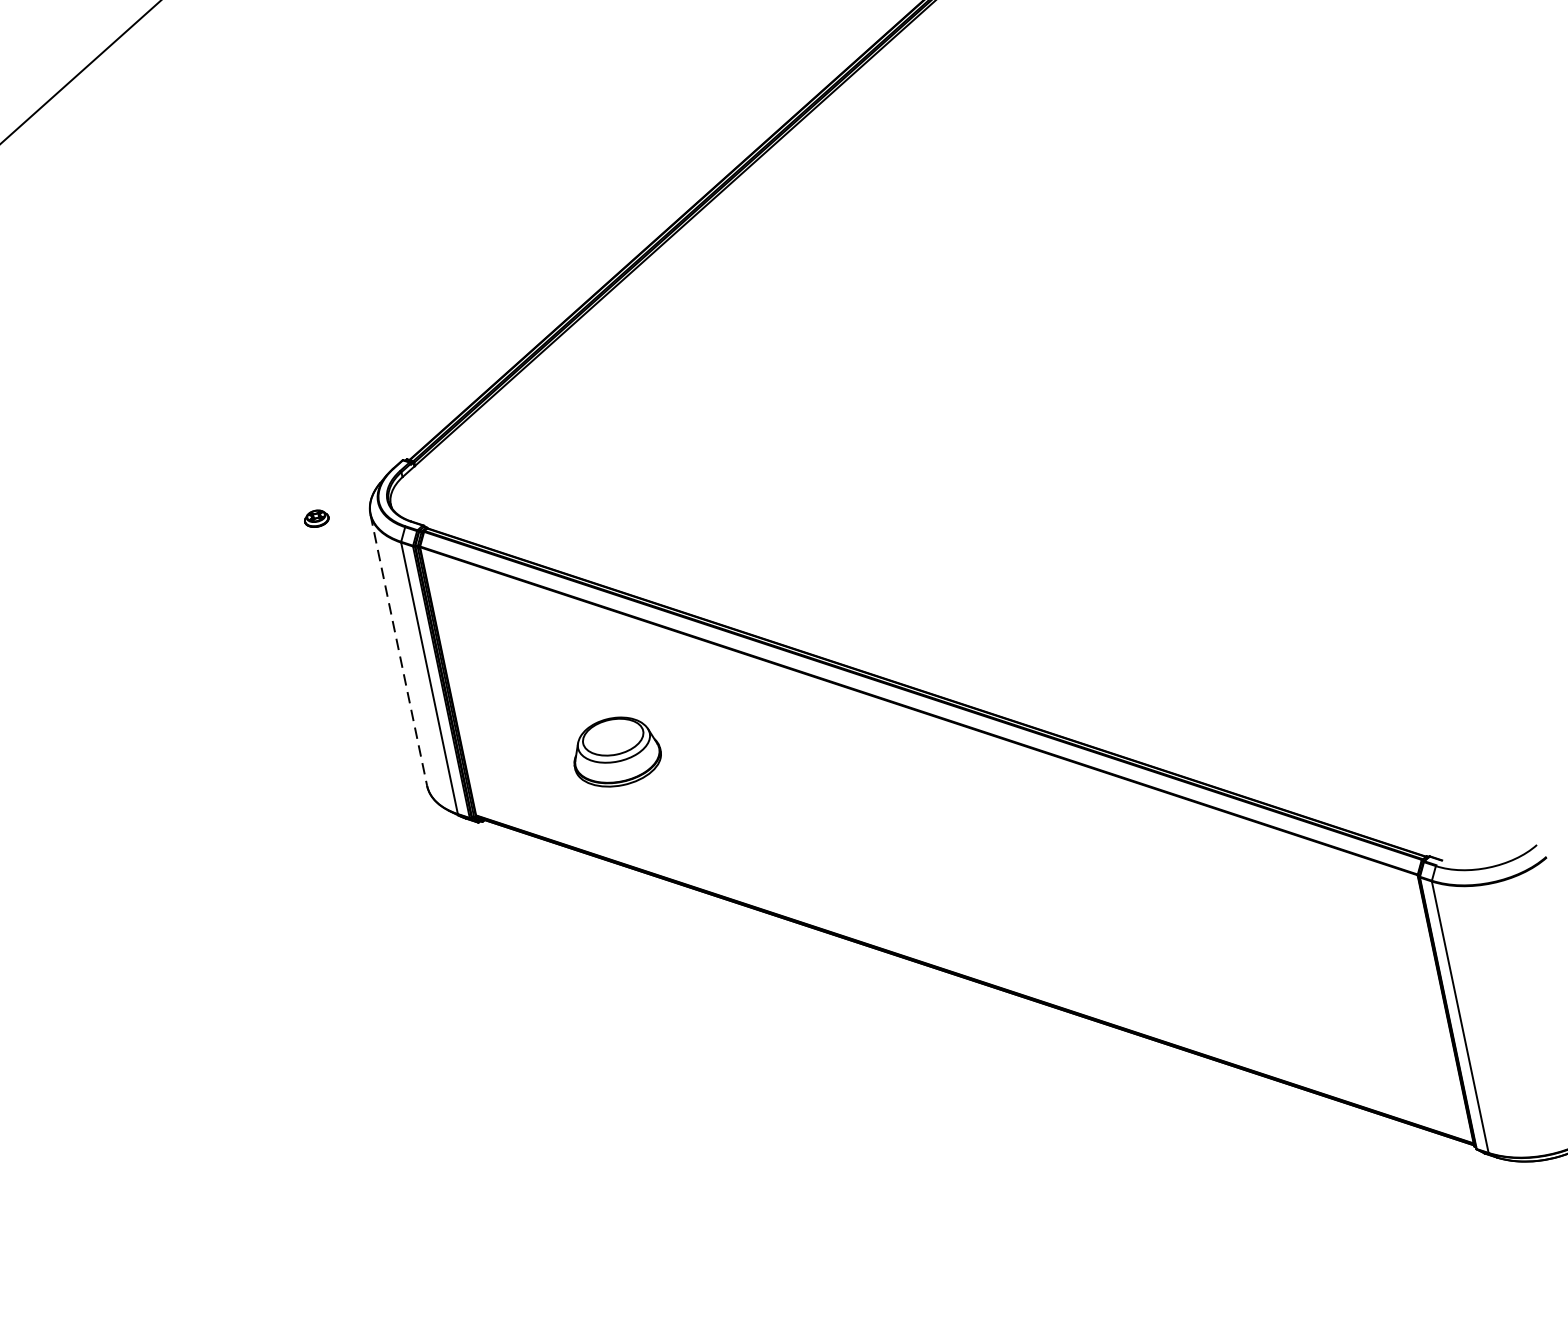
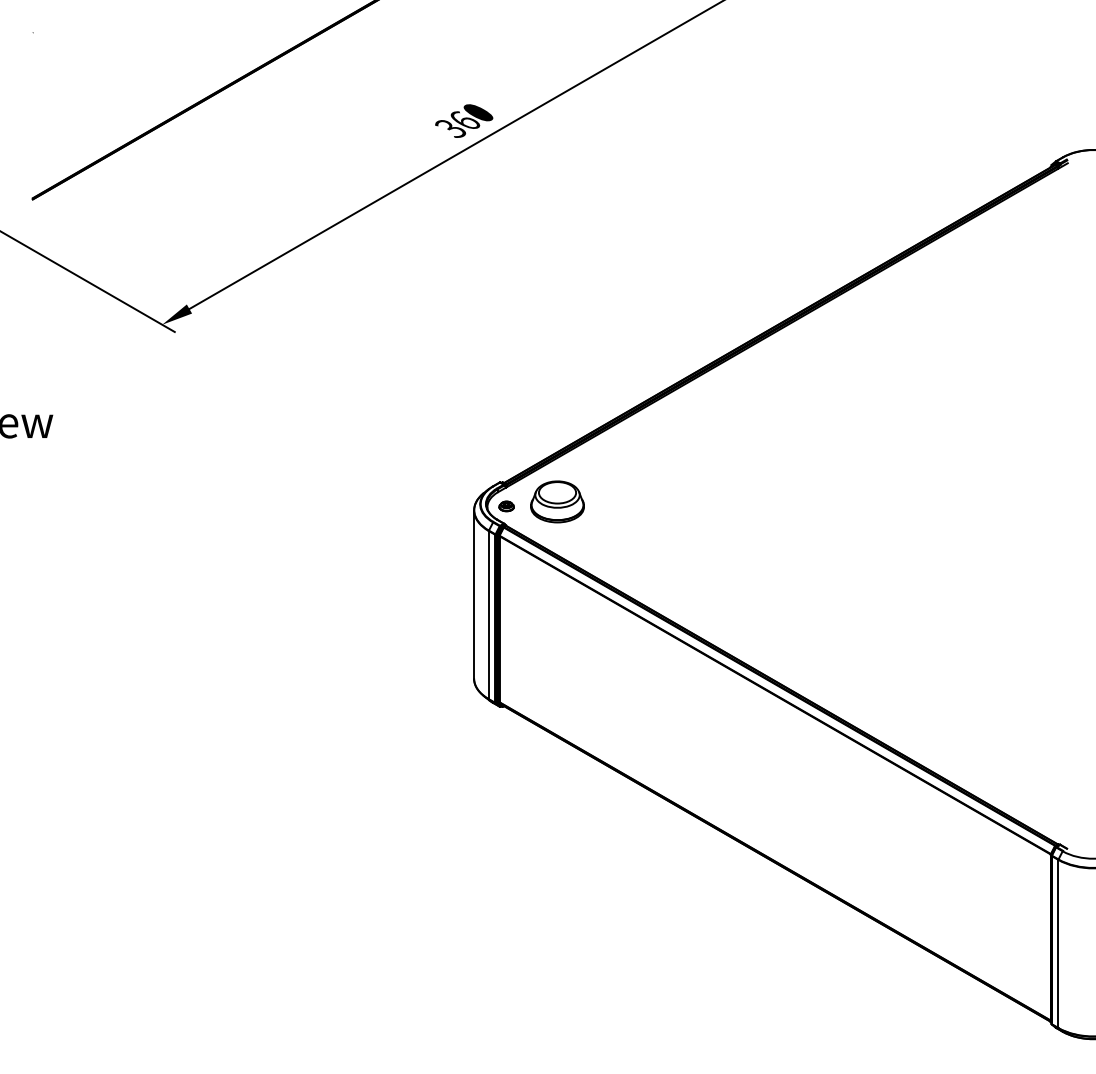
part: (316, 518) -> (506, 506), moved
line: (399, 651) -> (474, 595), dashed -> solid
part: (616, 751) -> (557, 501), moved

